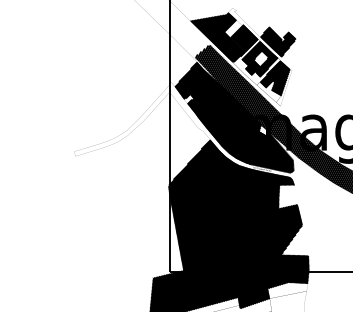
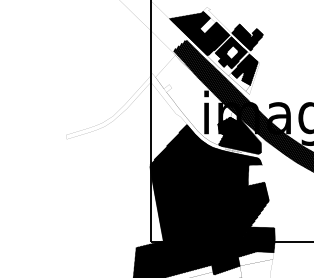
hatch: (218, 112) -> (194, 100), removed

